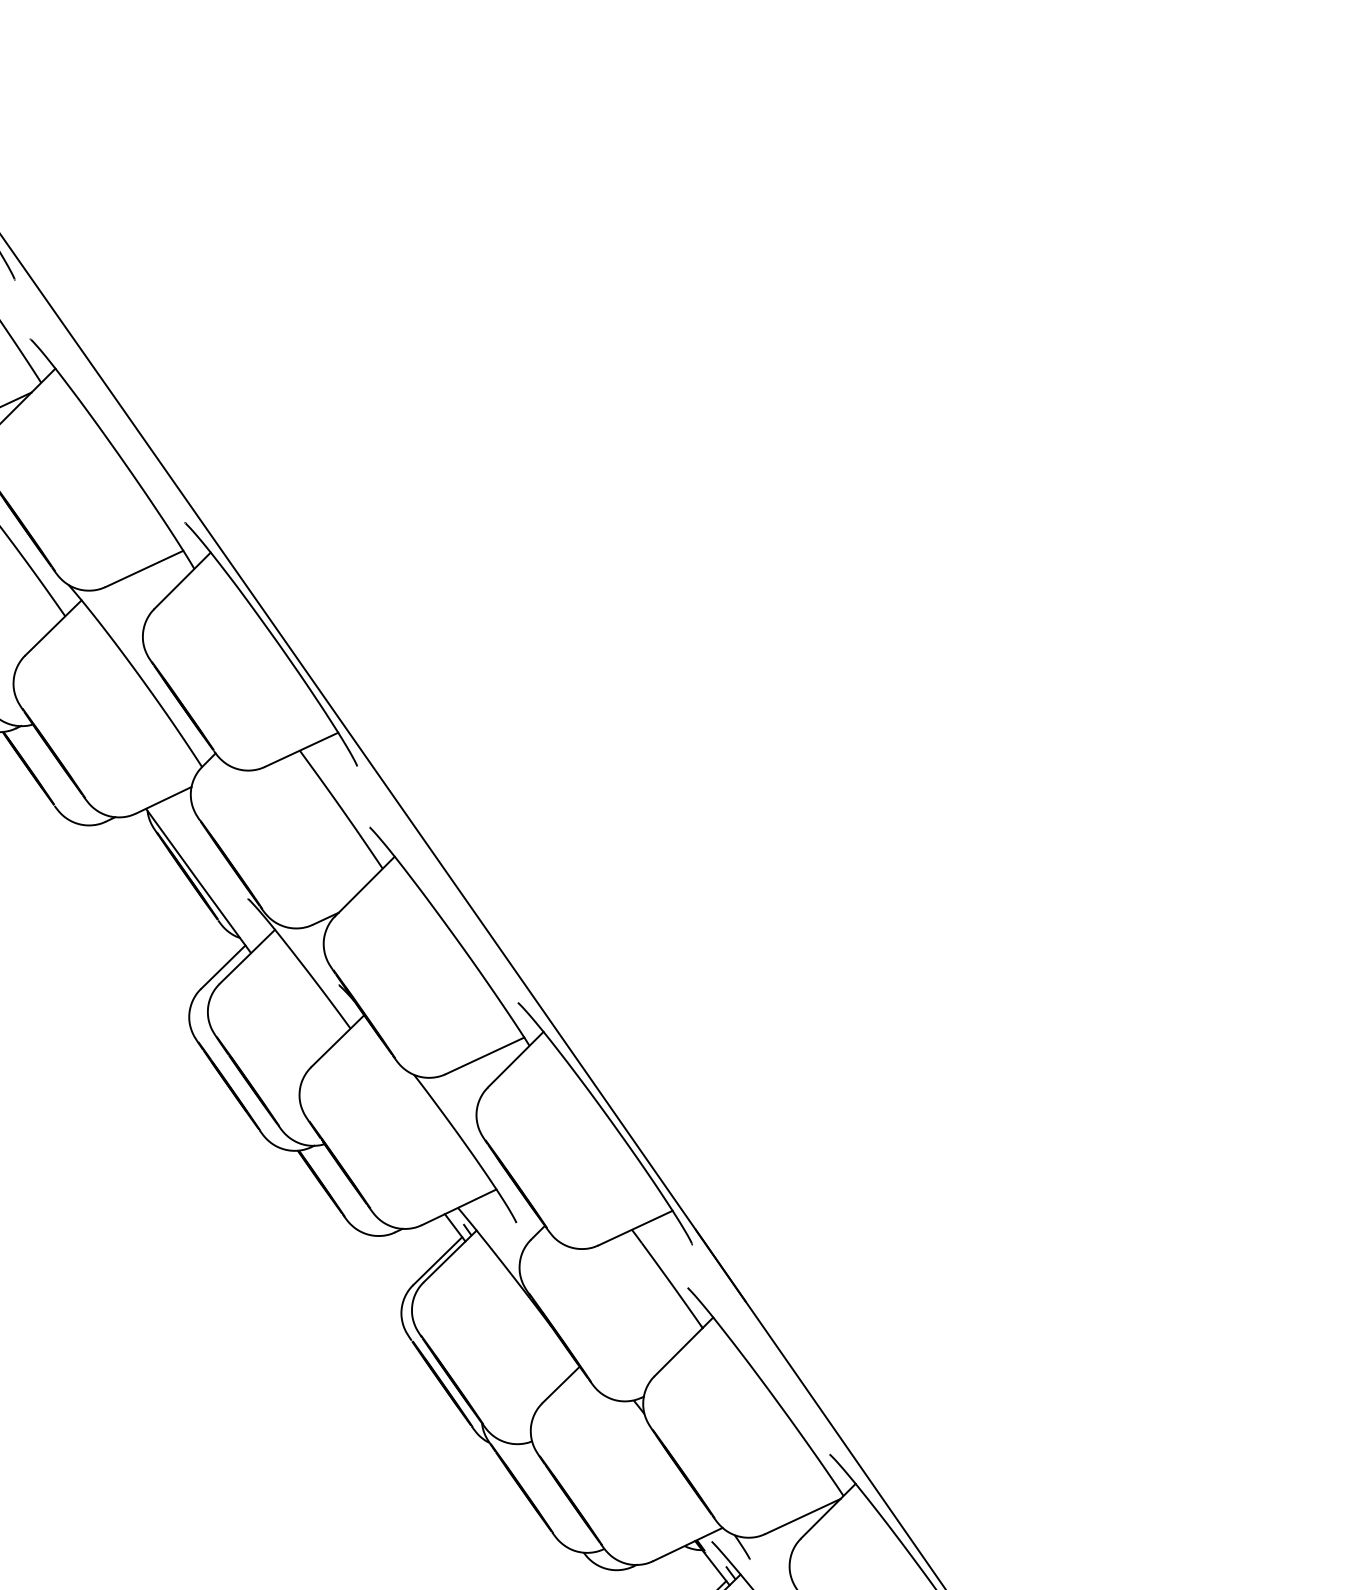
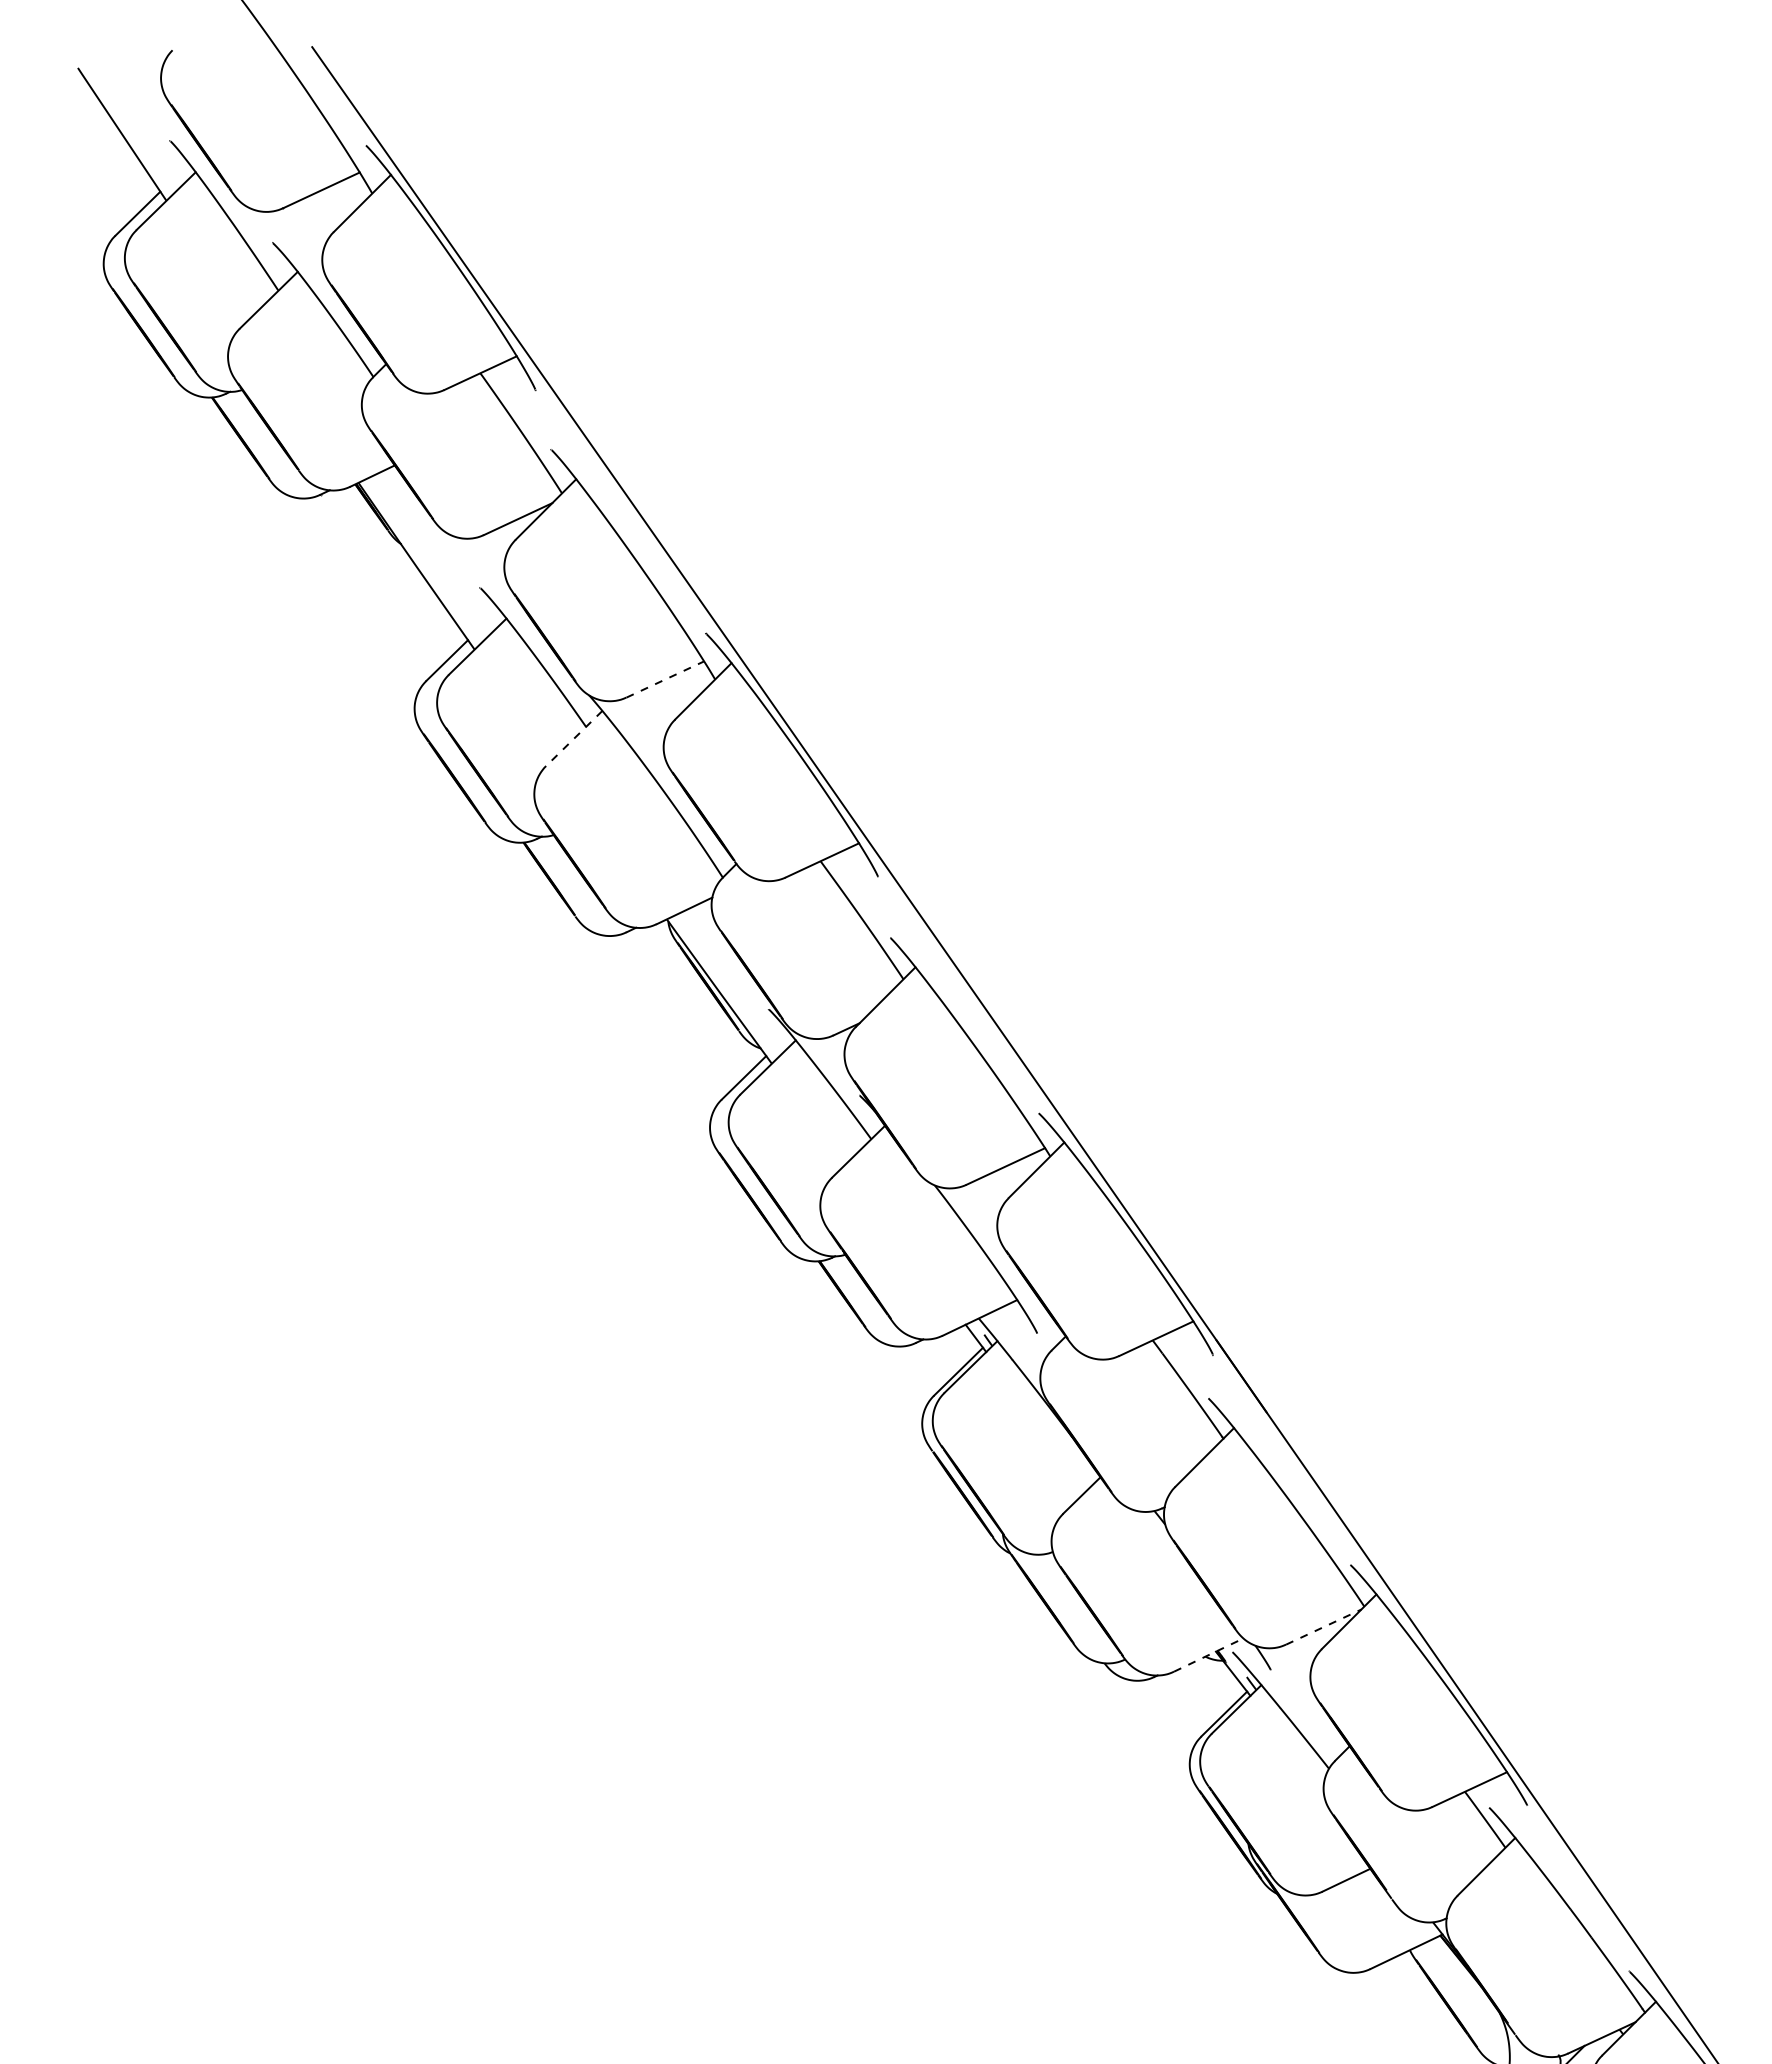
line: (144, 568) -> (665, 679), solid -> dashed
line: (52, 627) -> (573, 738), solid -> dashed
line: (802, 1516) -> (1323, 1627), solid -> dashed
line: (688, 1543) -> (1209, 1654), solid -> dashed

